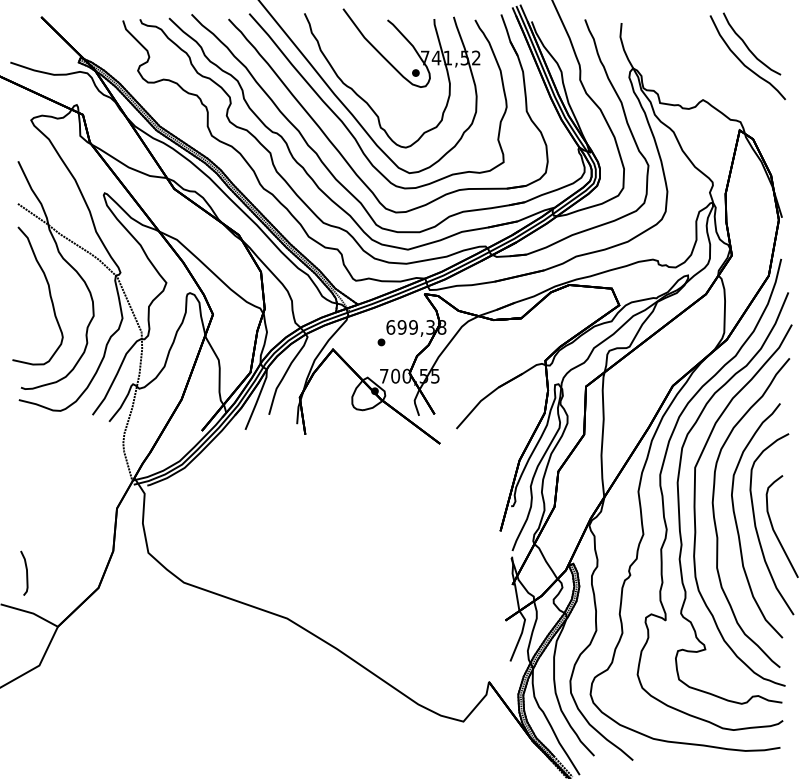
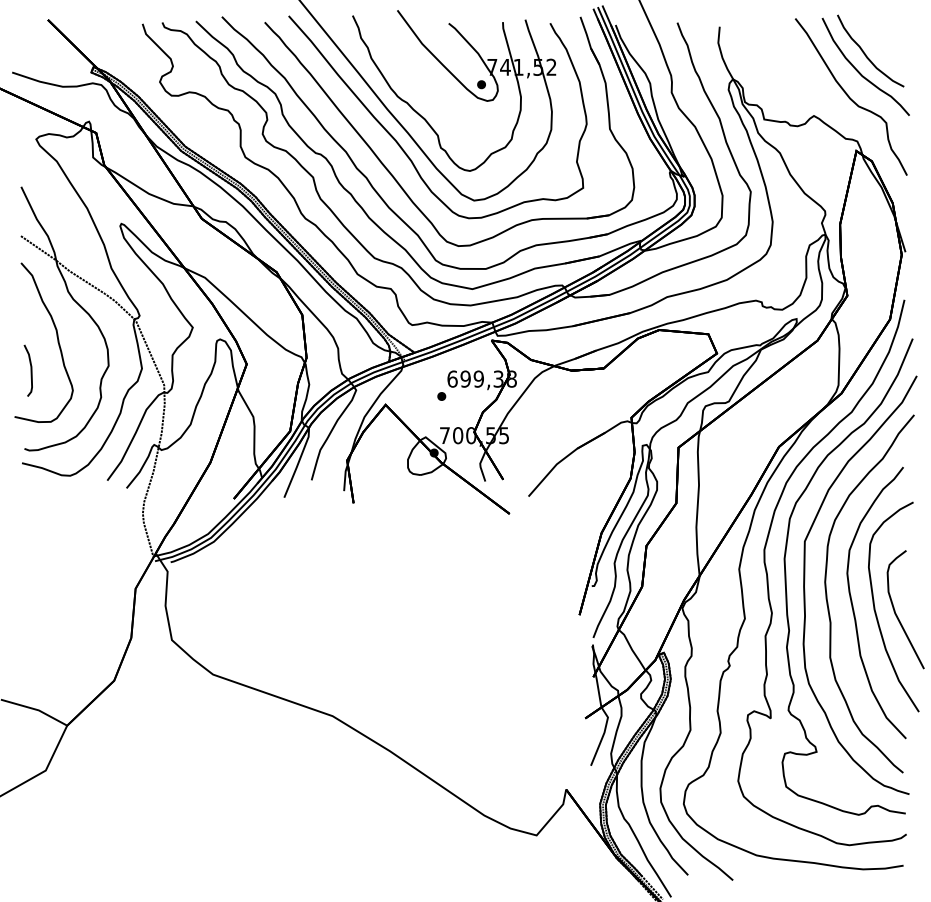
curve: (733, 83) -> (849, 96), added
curve: (26, 573) -> (30, 370), moved

